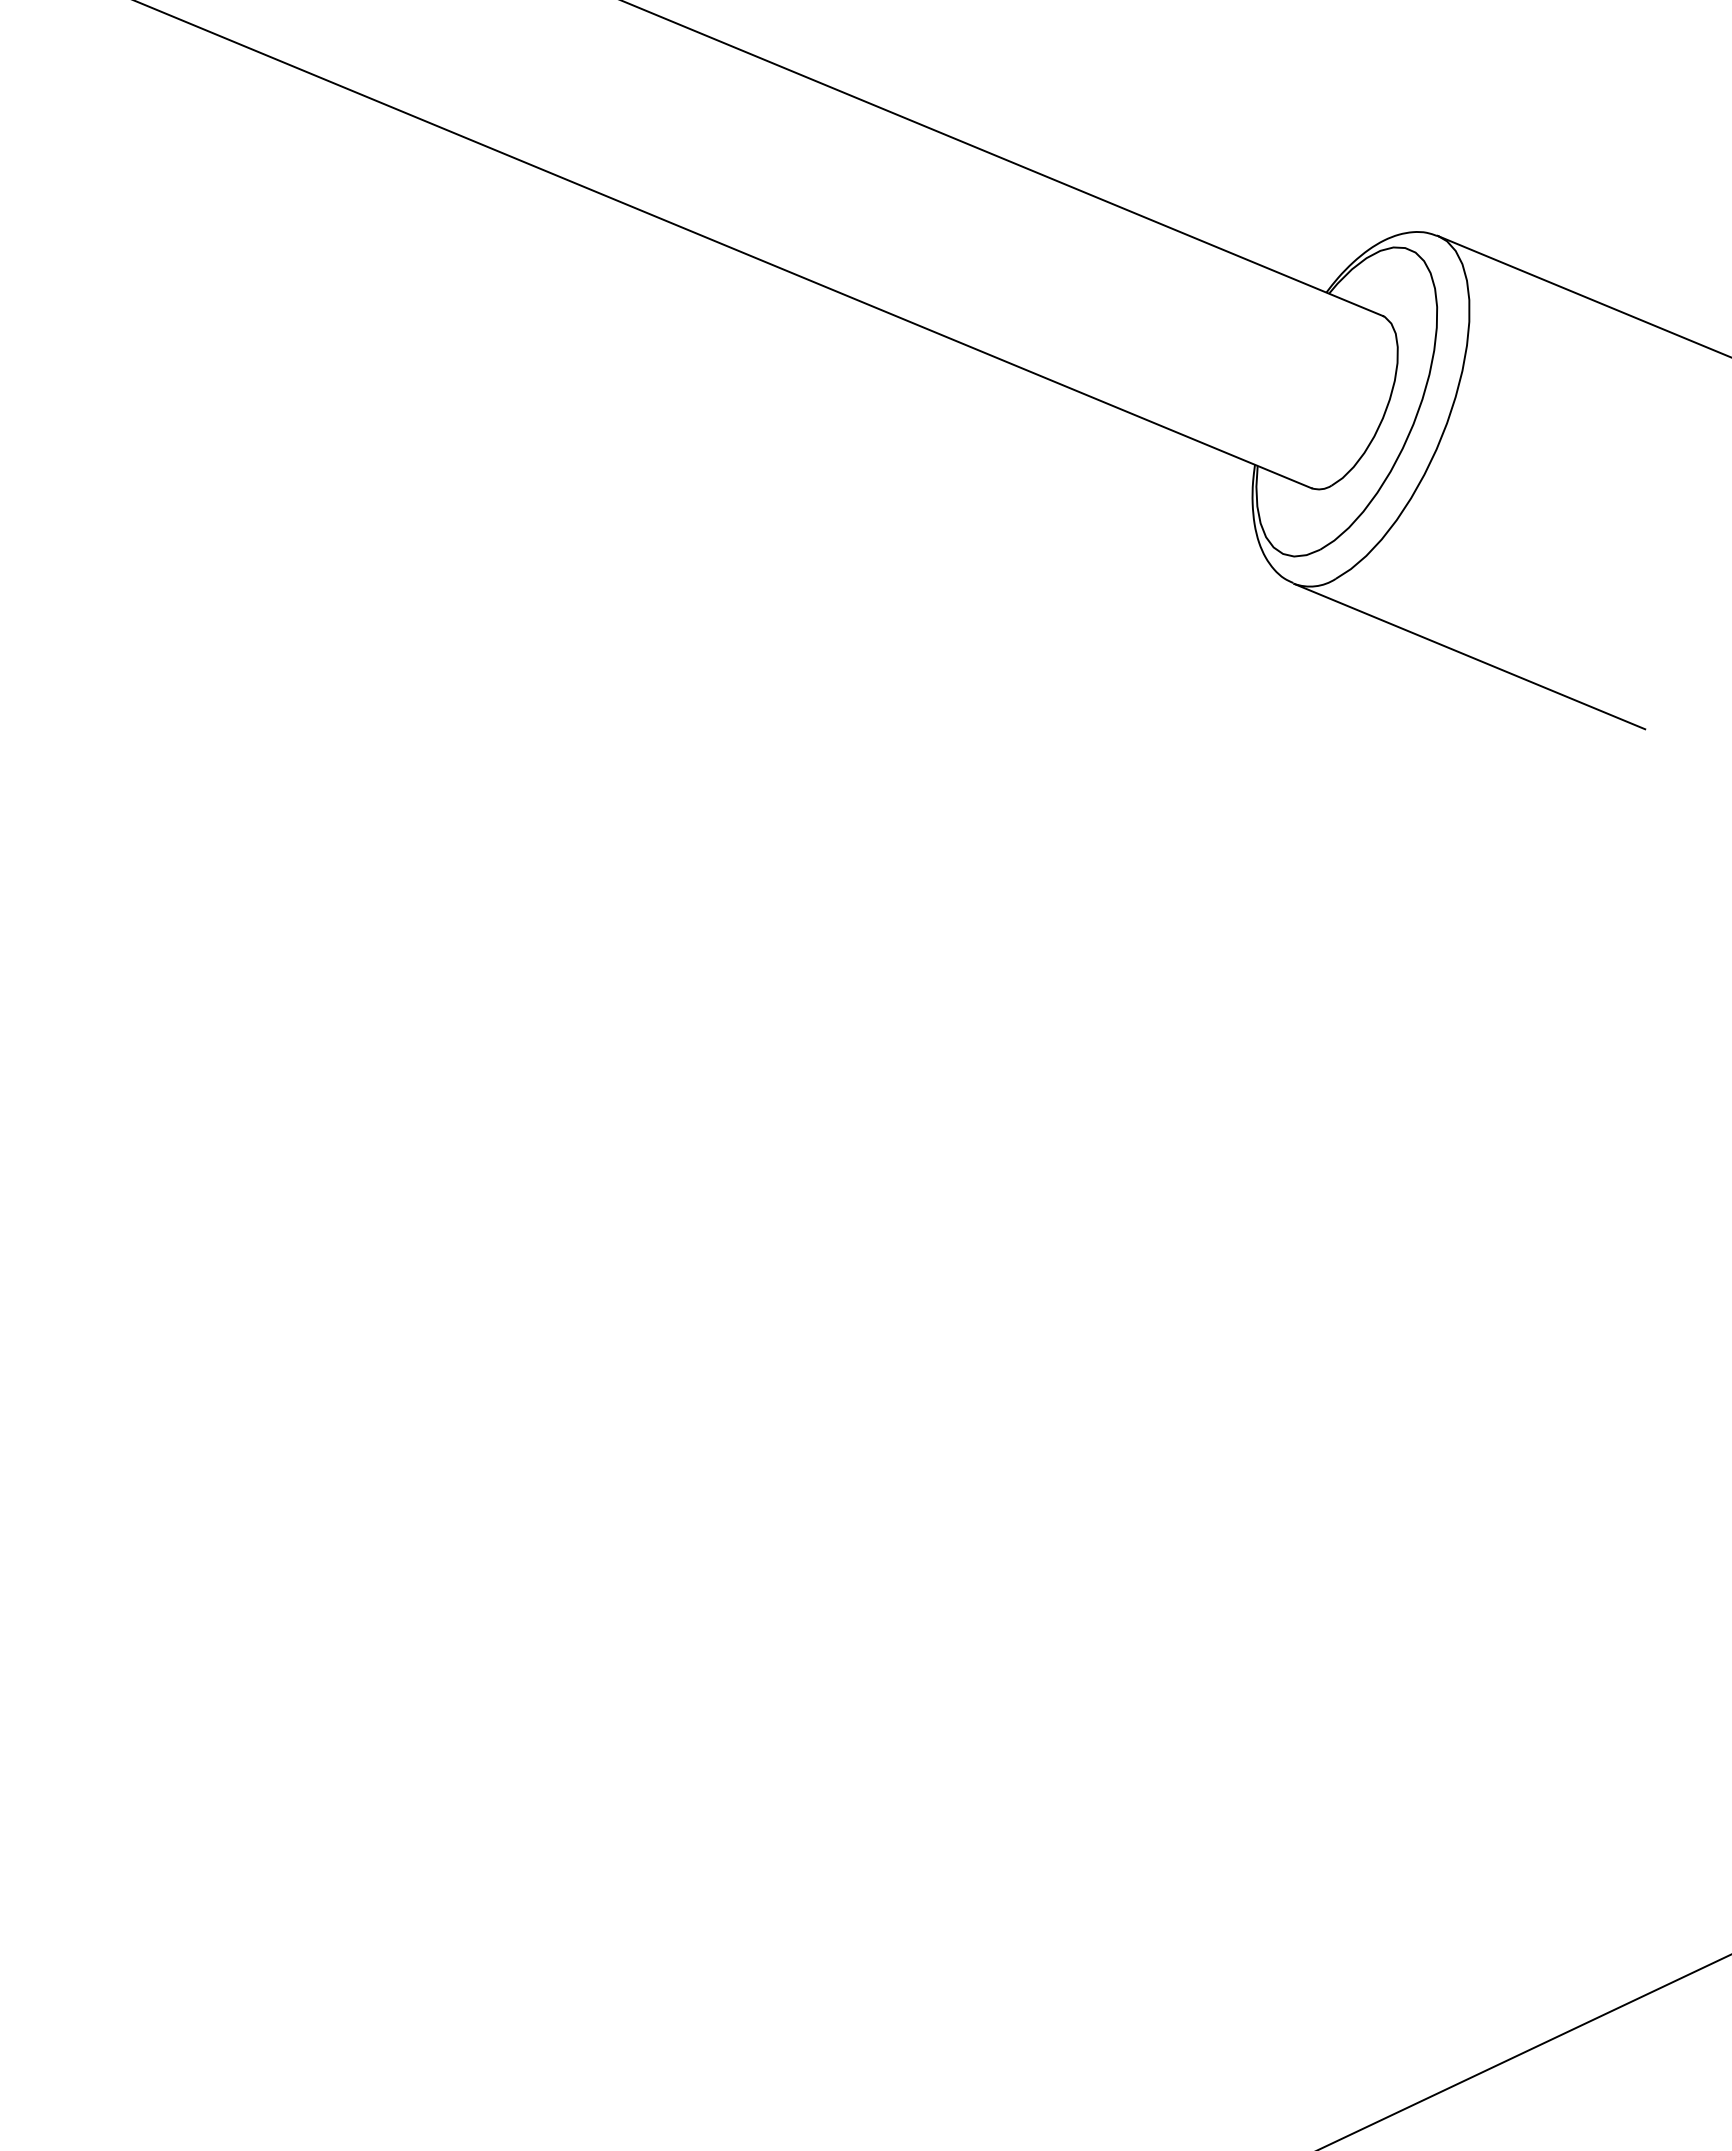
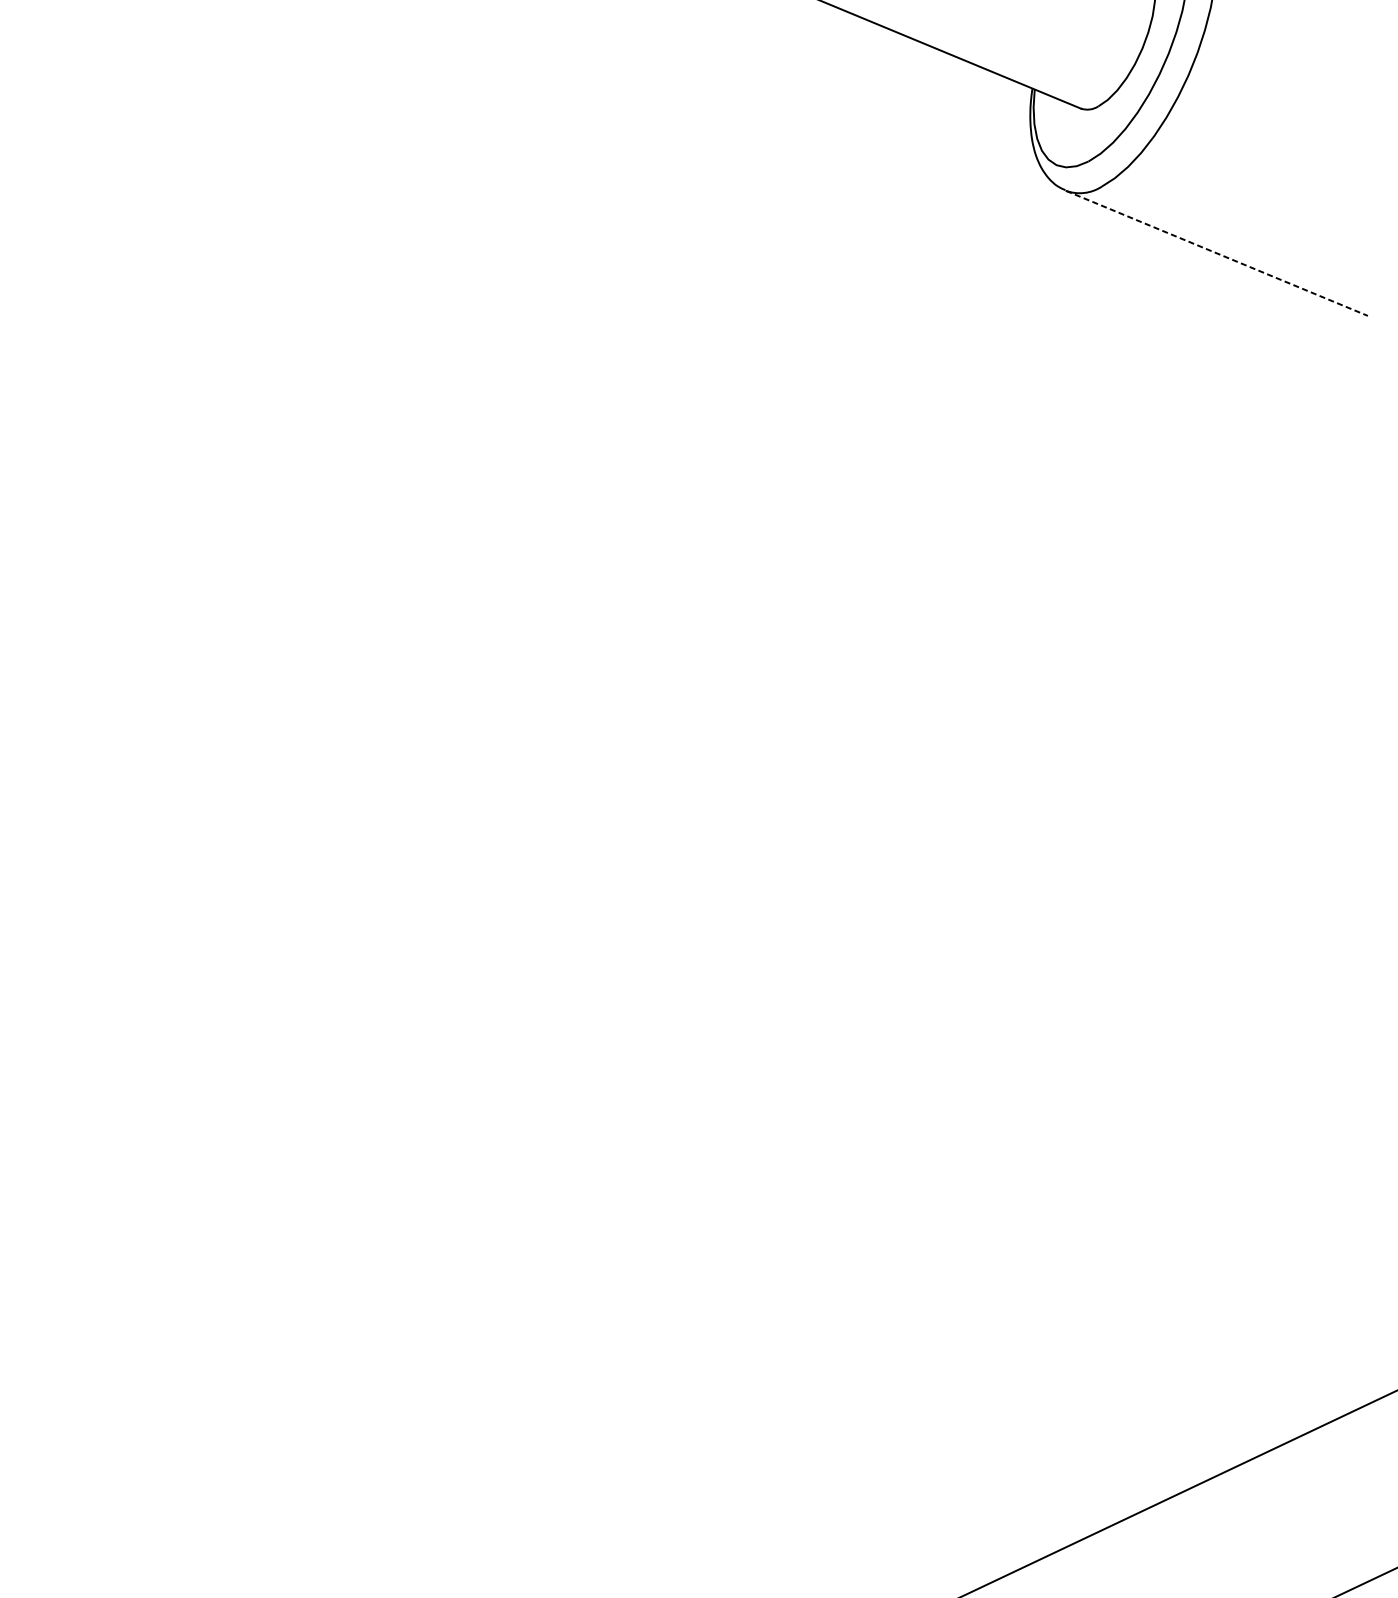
line: (1469, 656) -> (1216, 253), solid -> dashed

